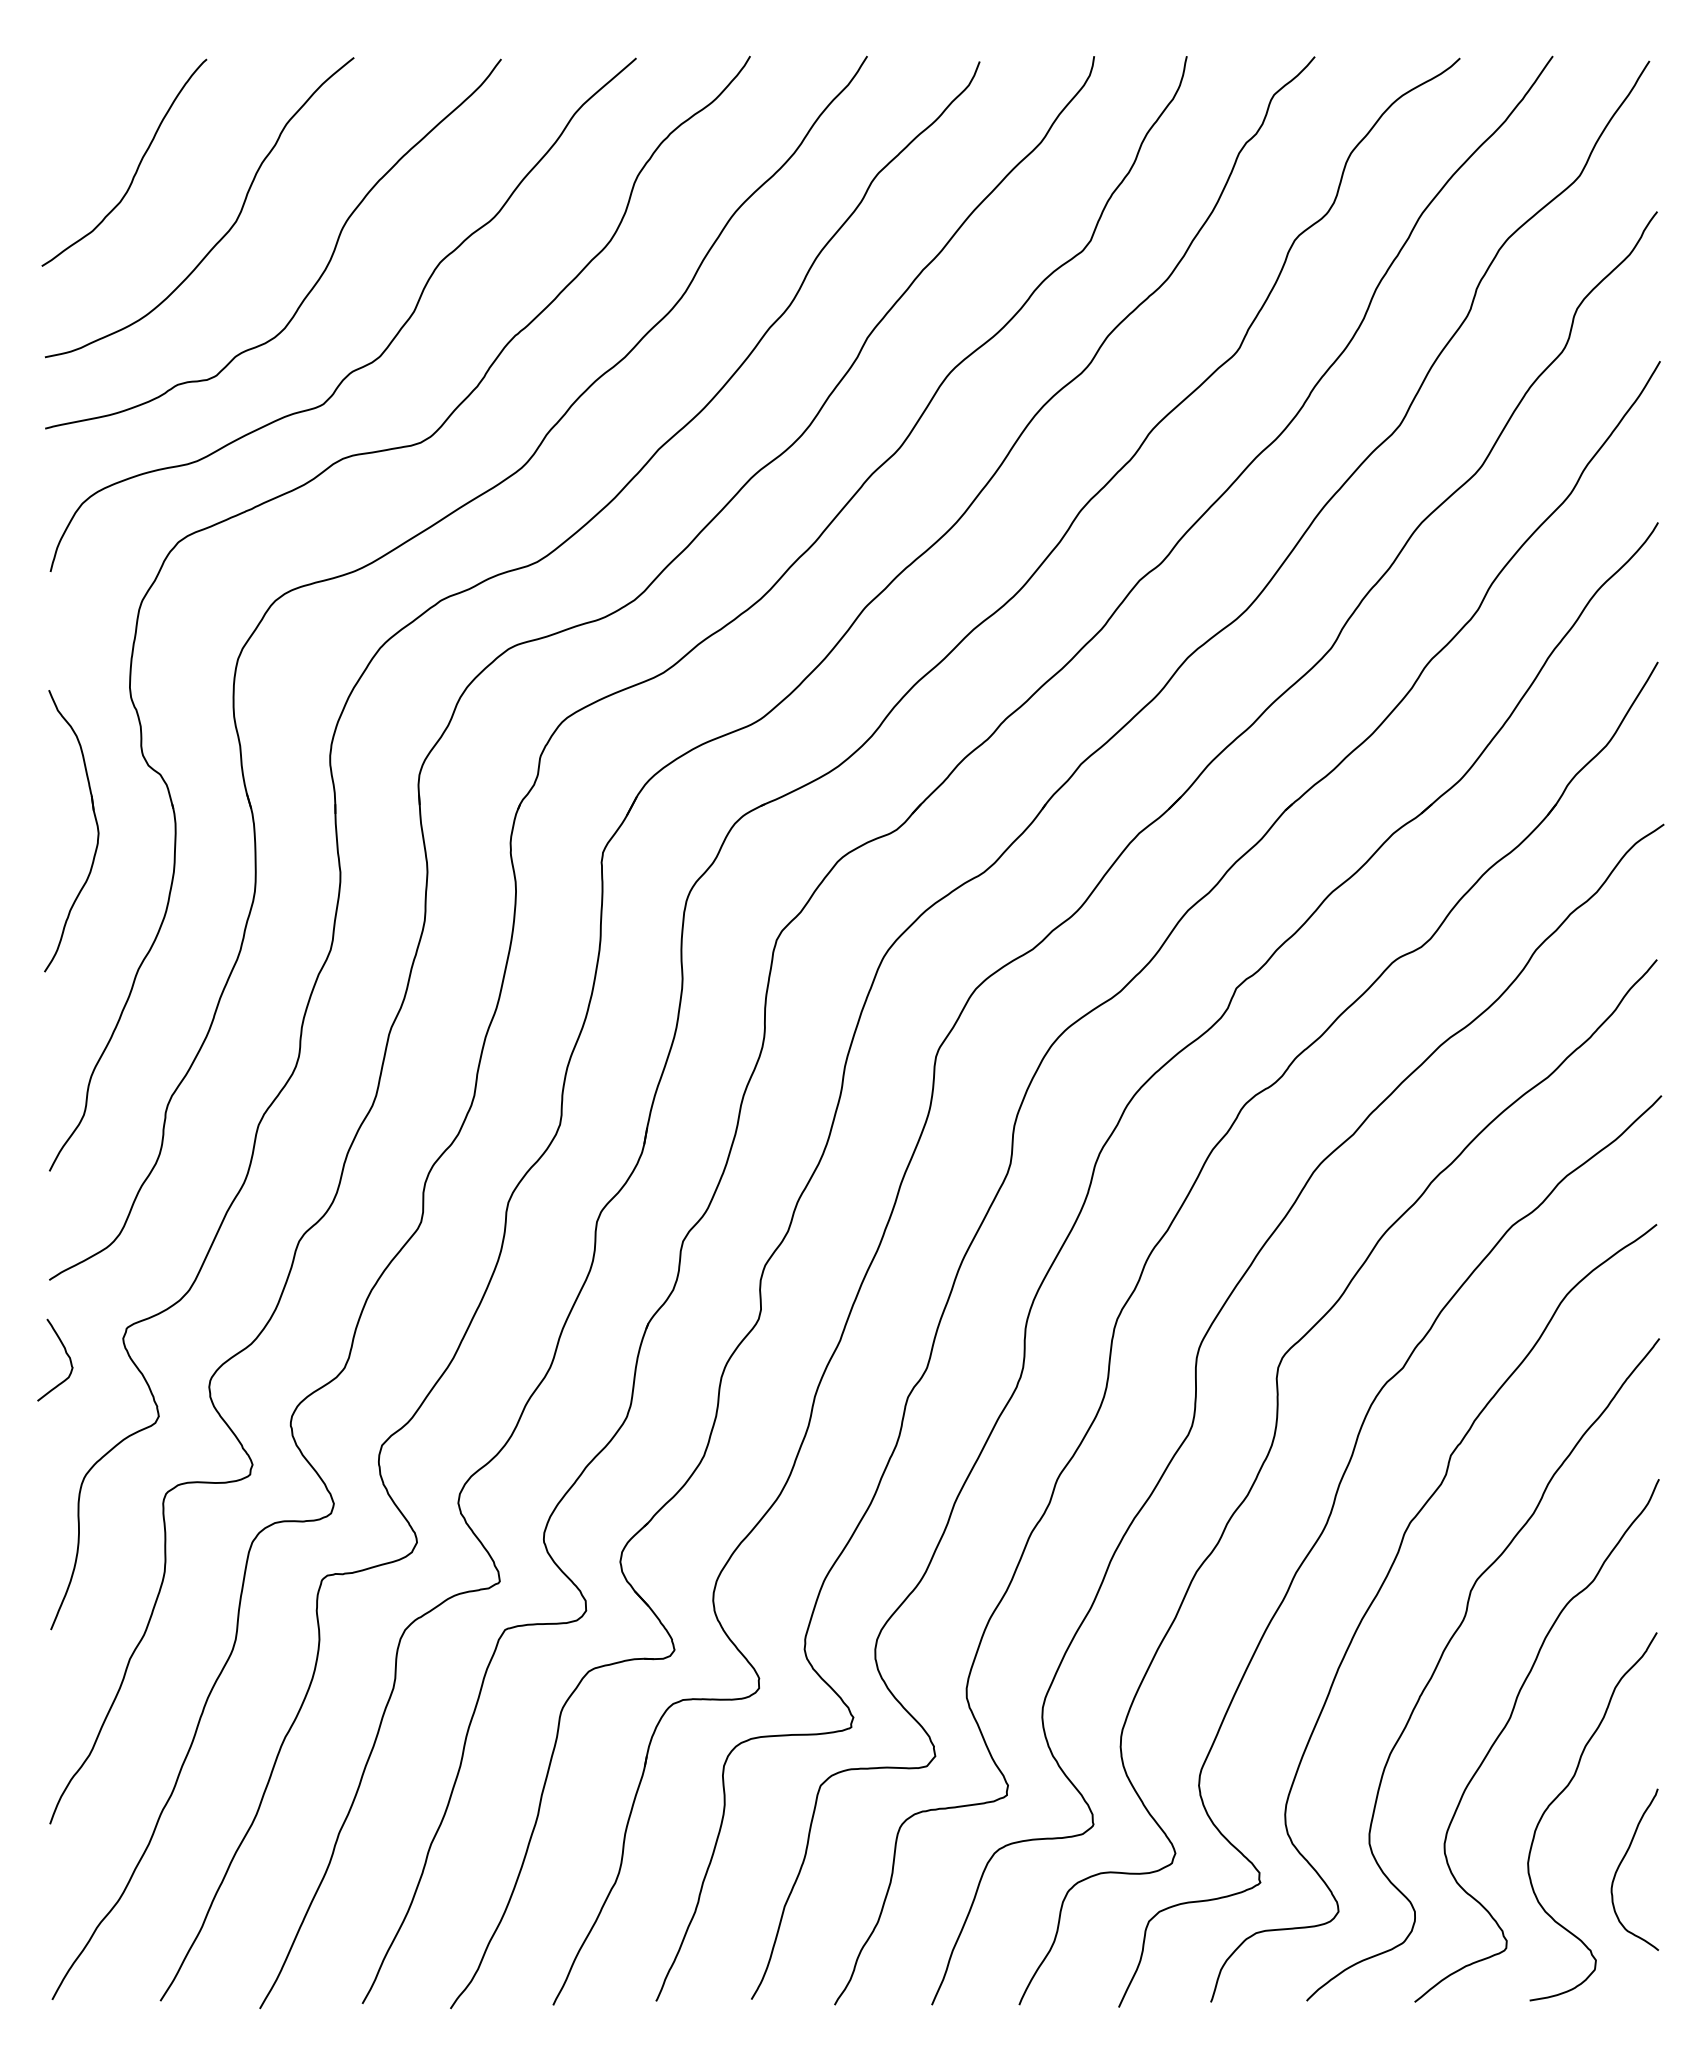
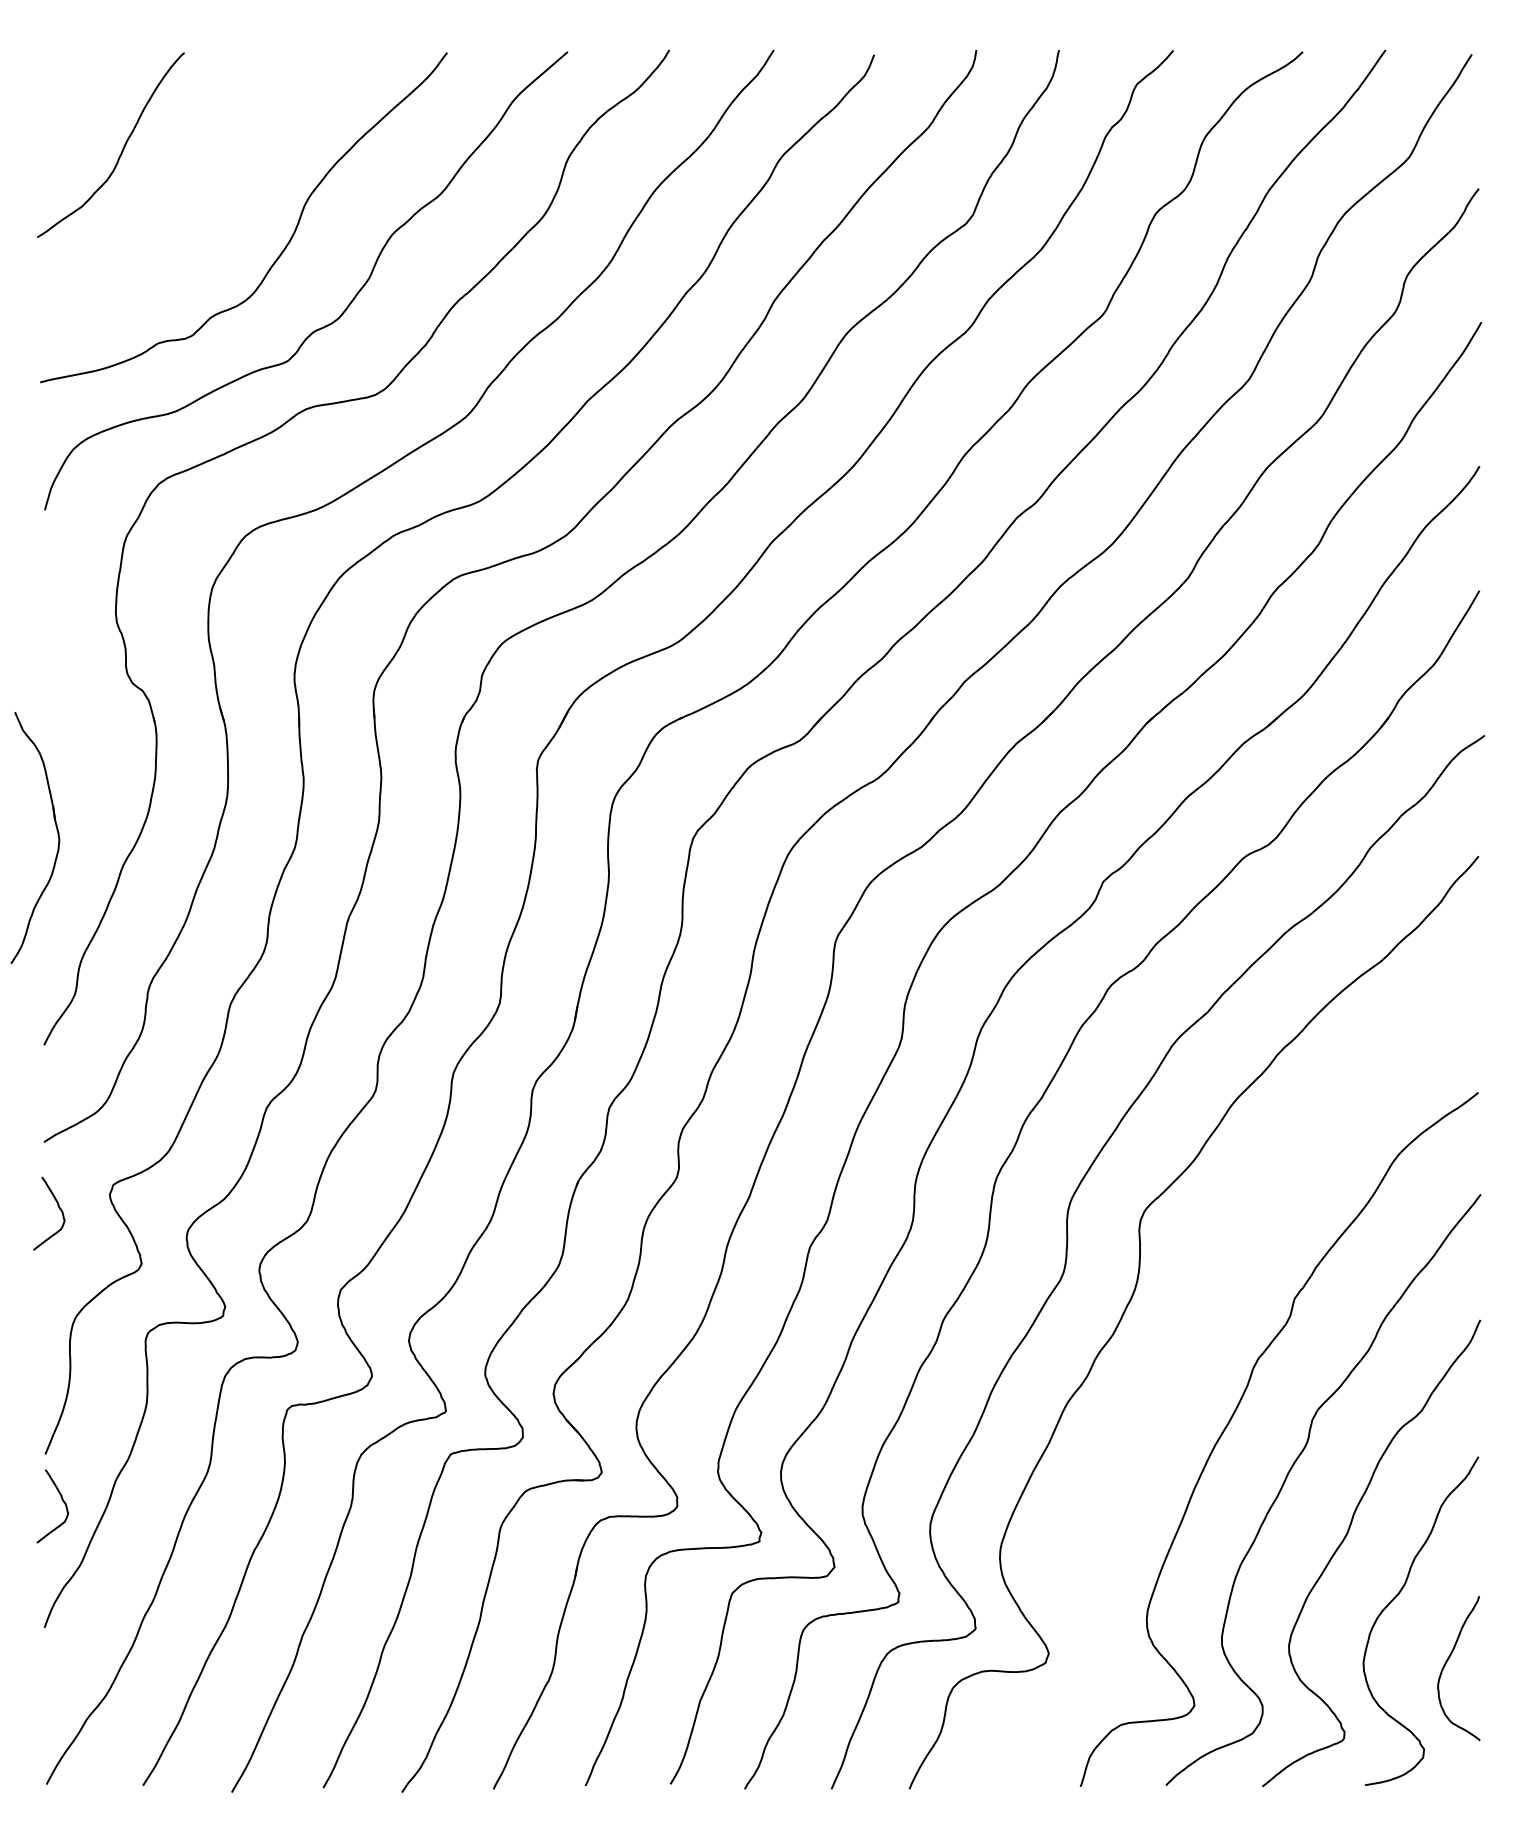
curve: (228, 229) -> (203, 204), removed
part: (96, 826) -> (57, 833), moved
curve: (1328, 1522) -> (1185, 1358), removed
curve: (69, 1681) -> (61, 1500), added

